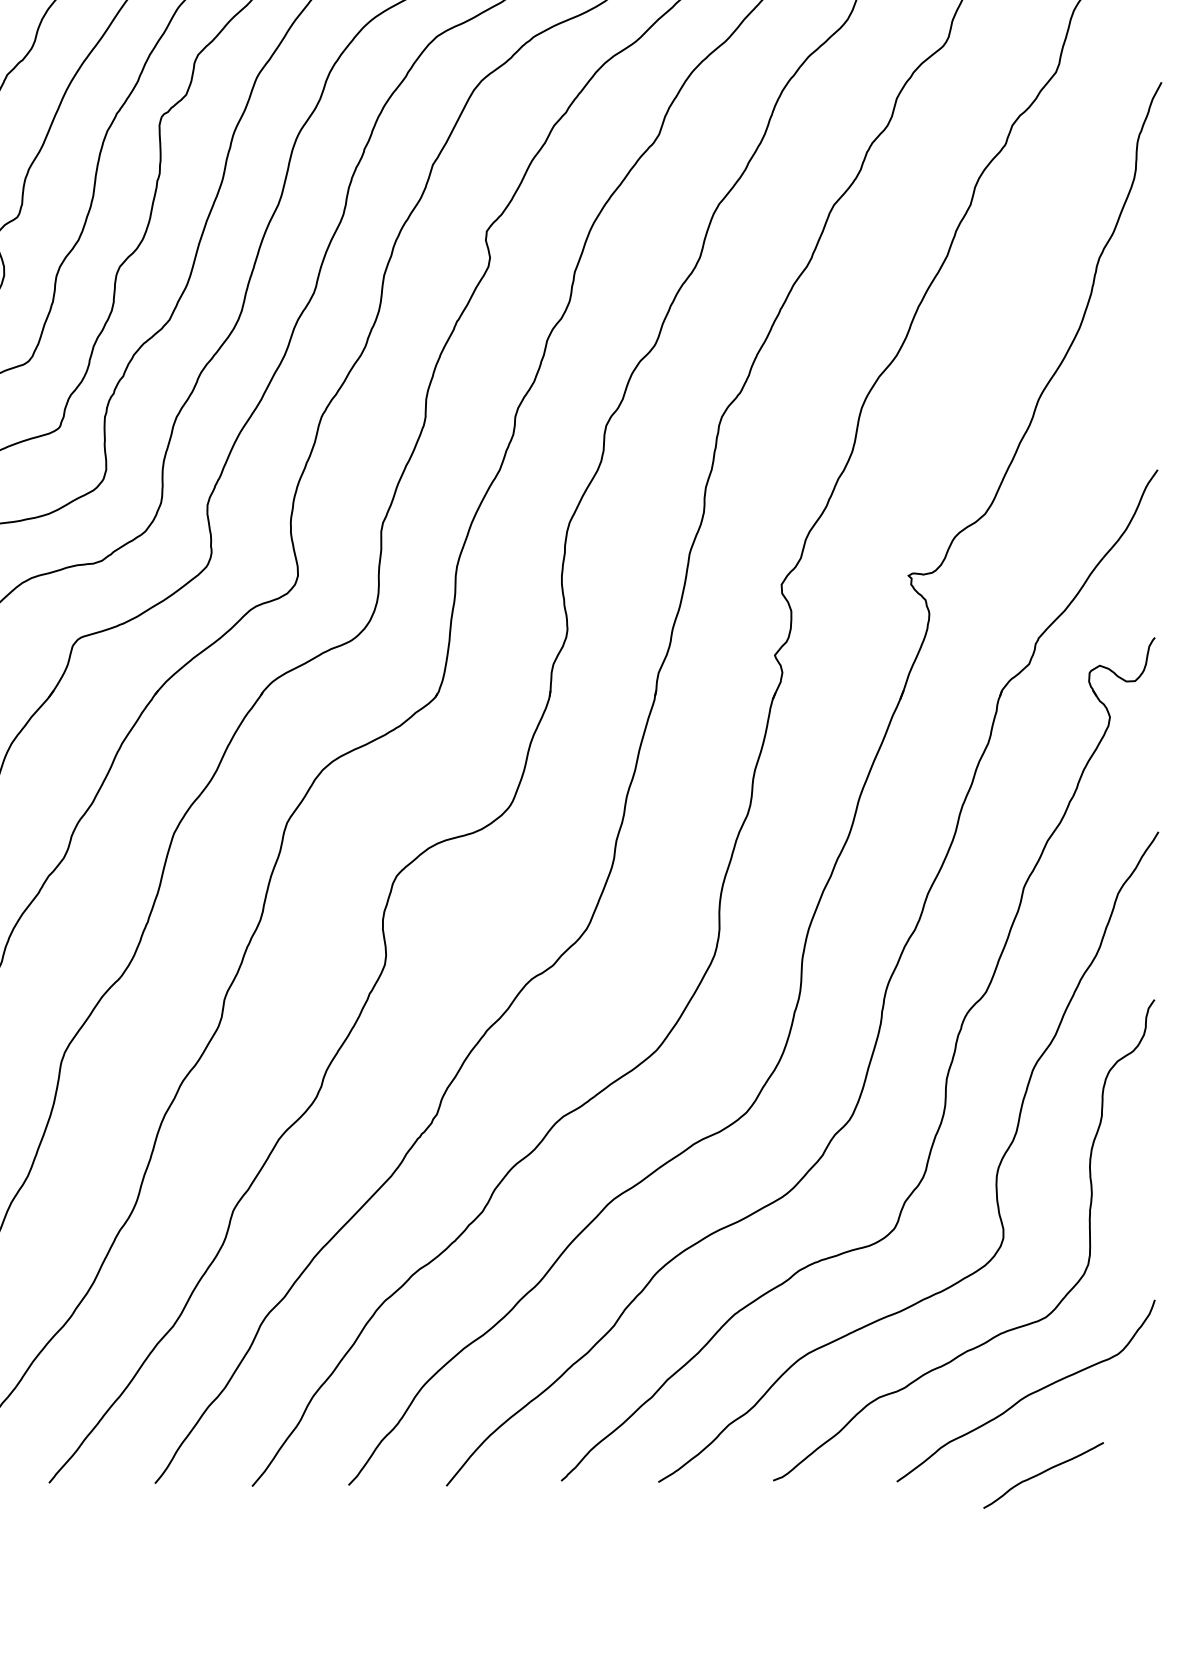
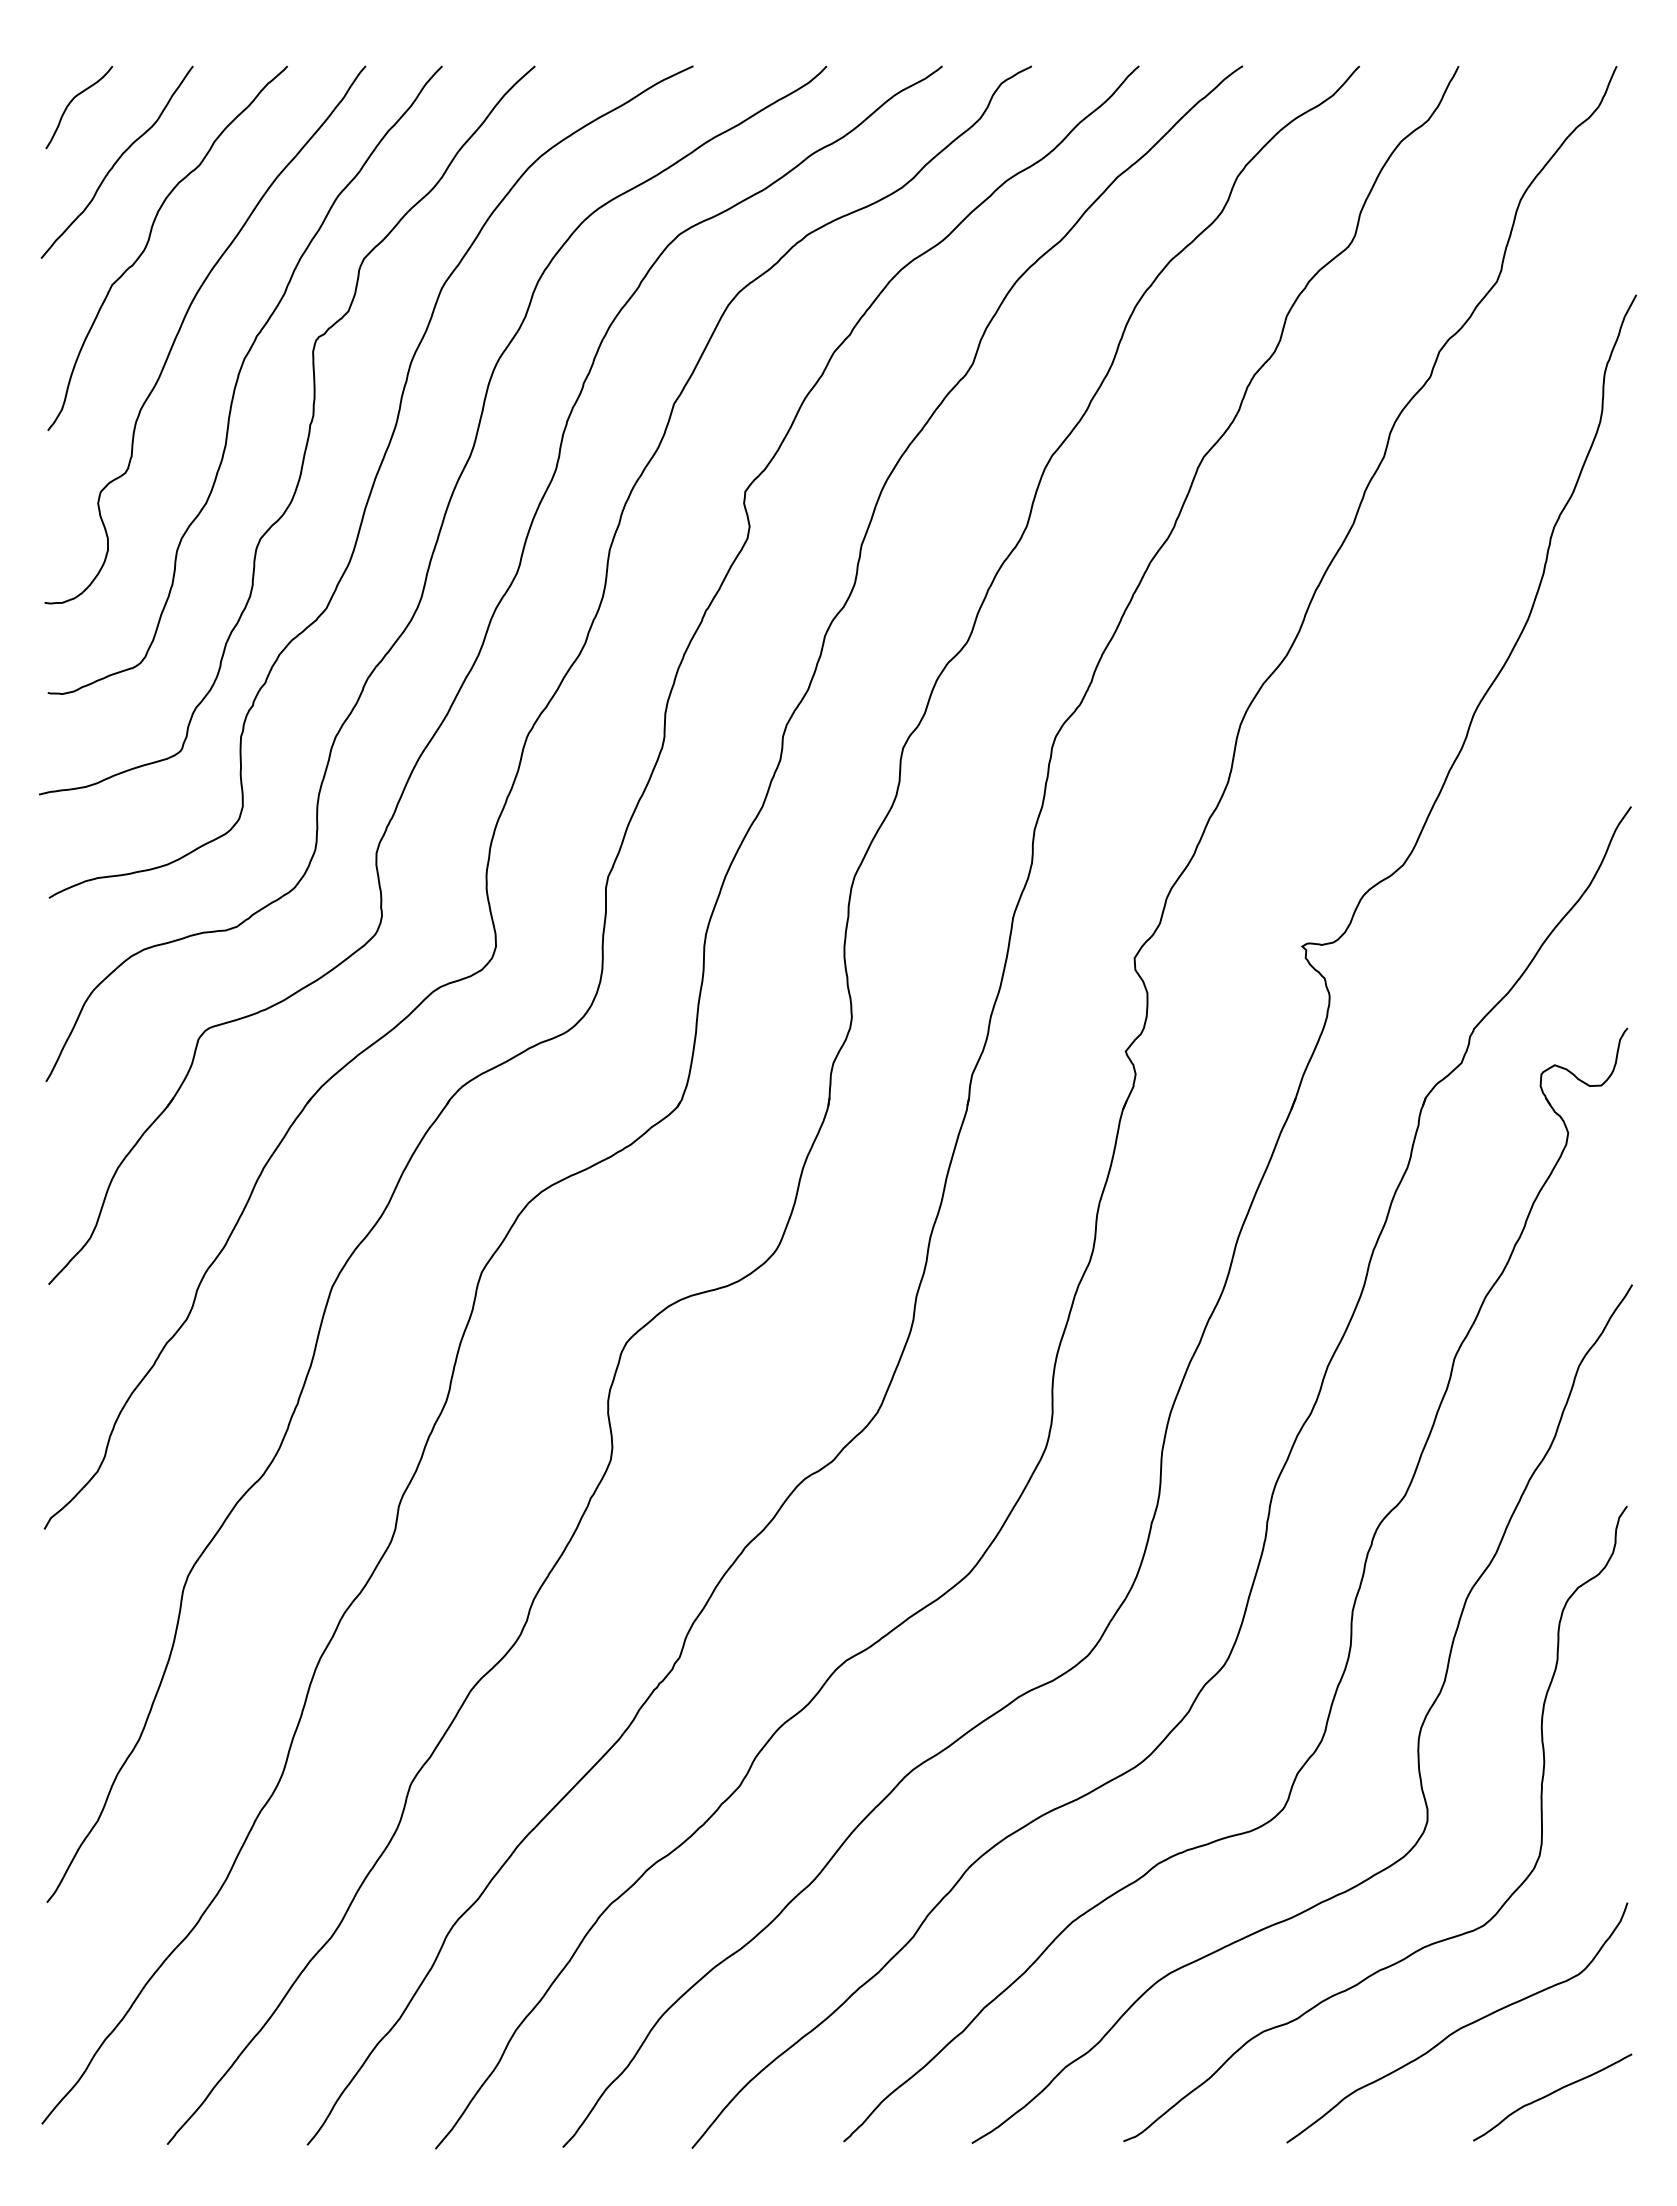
curve: (1042, 1473) -> (1550, 2095), moved

